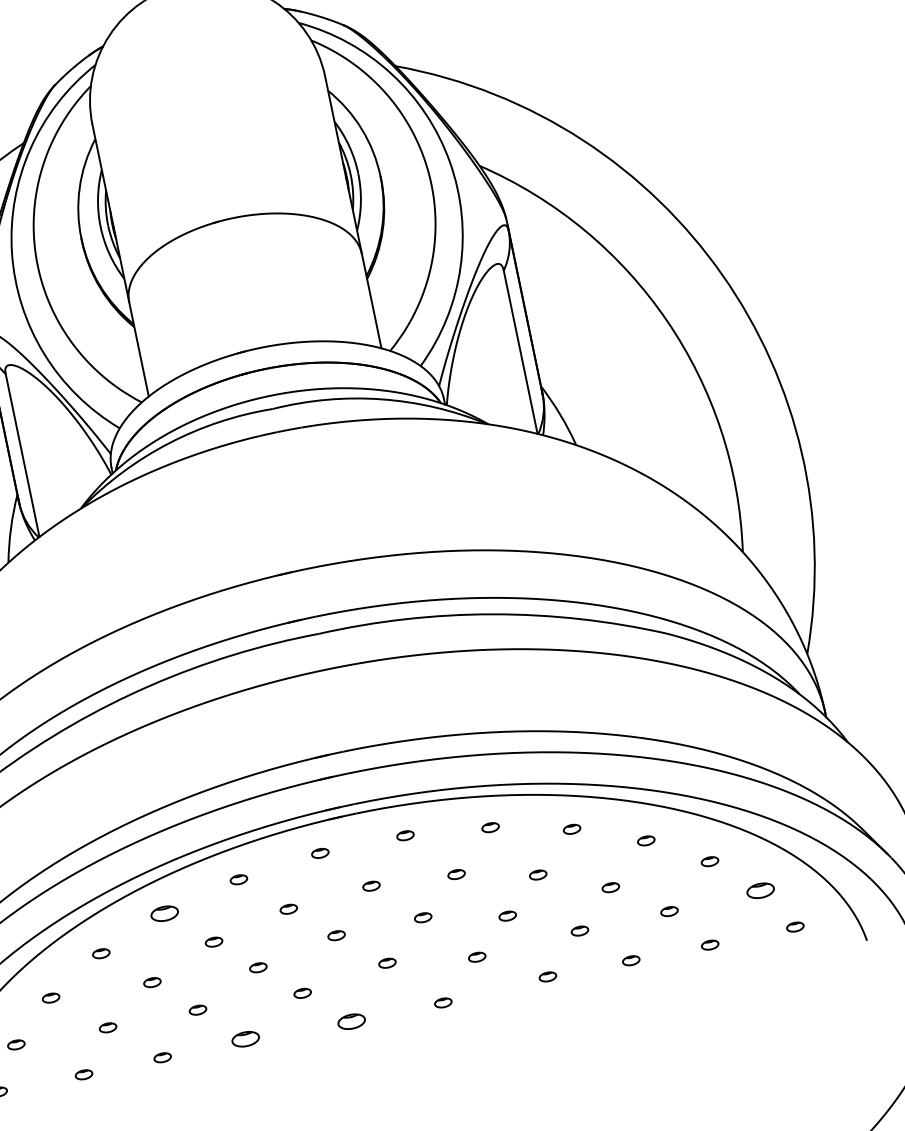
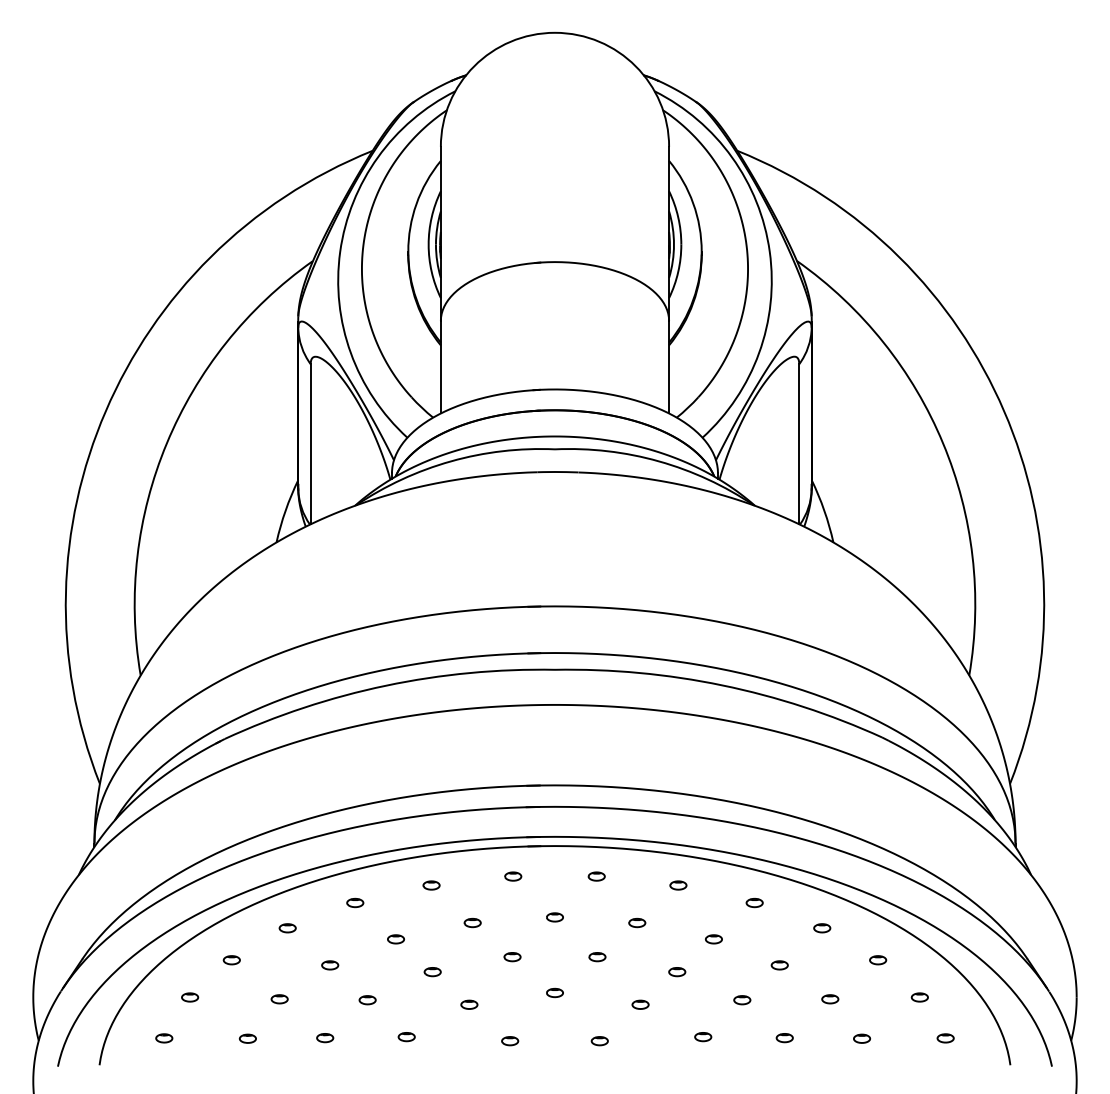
part: (760, 890) -> (919, 997), size x0.62
part: (164, 913) -> (355, 902), size x0.62
part: (352, 1022) -> (510, 1041), size x0.62
part: (245, 1040) -> (406, 1037), size x0.62

